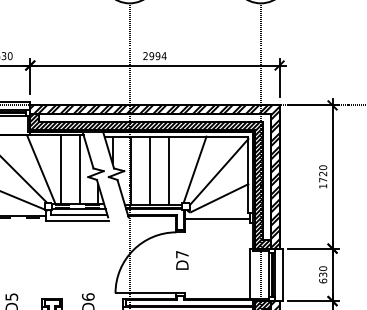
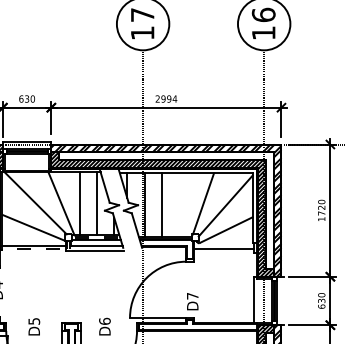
line: (169, 170) -> (179, 204), removed
text: (182, 260) -> (192, 301), moved
line: (282, 274) -> (284, 300), removed

